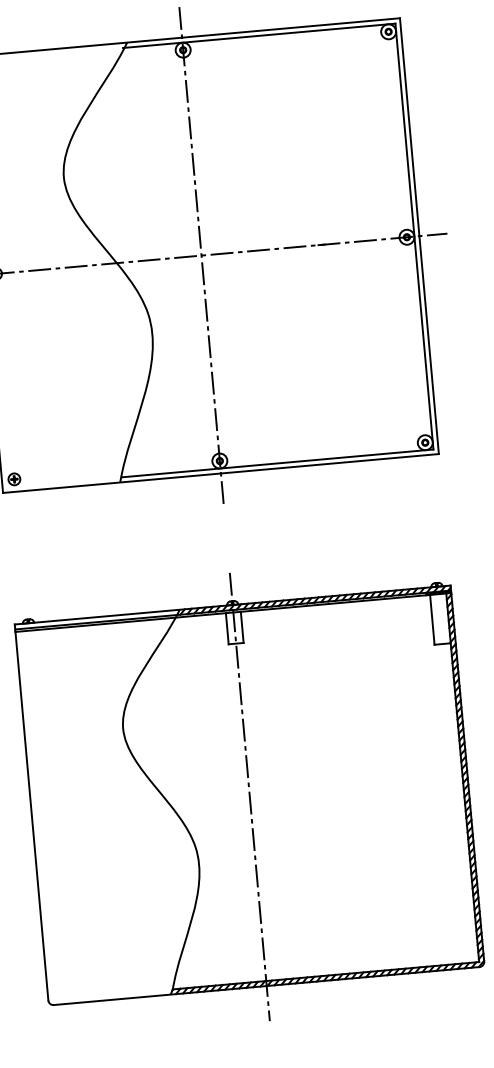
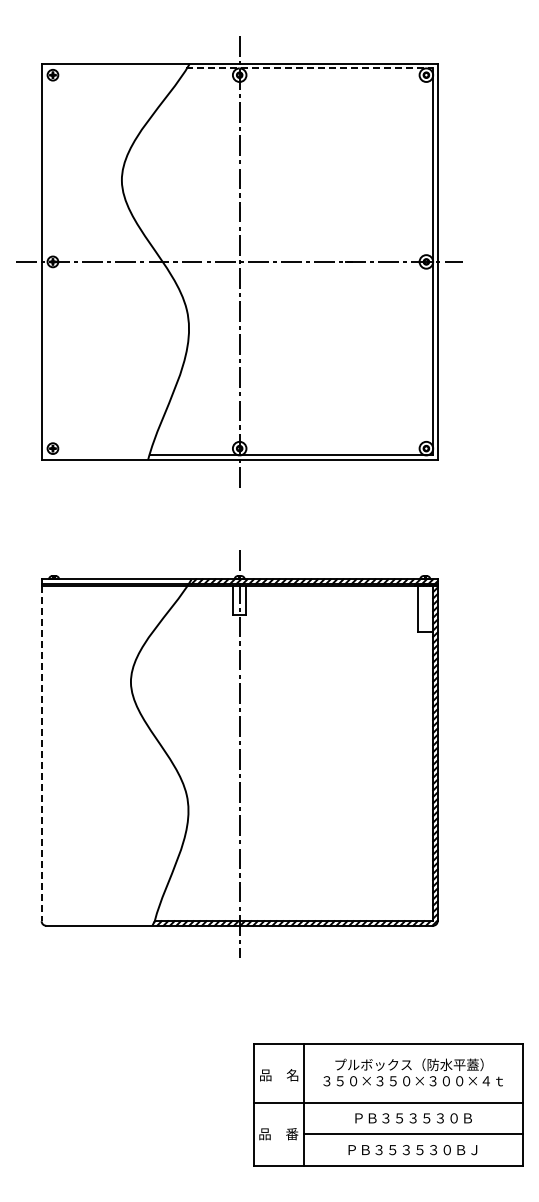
line: (259, 35) -> (309, 68), solid -> dashed
line: (31, 817) -> (41, 754), solid -> dashed

